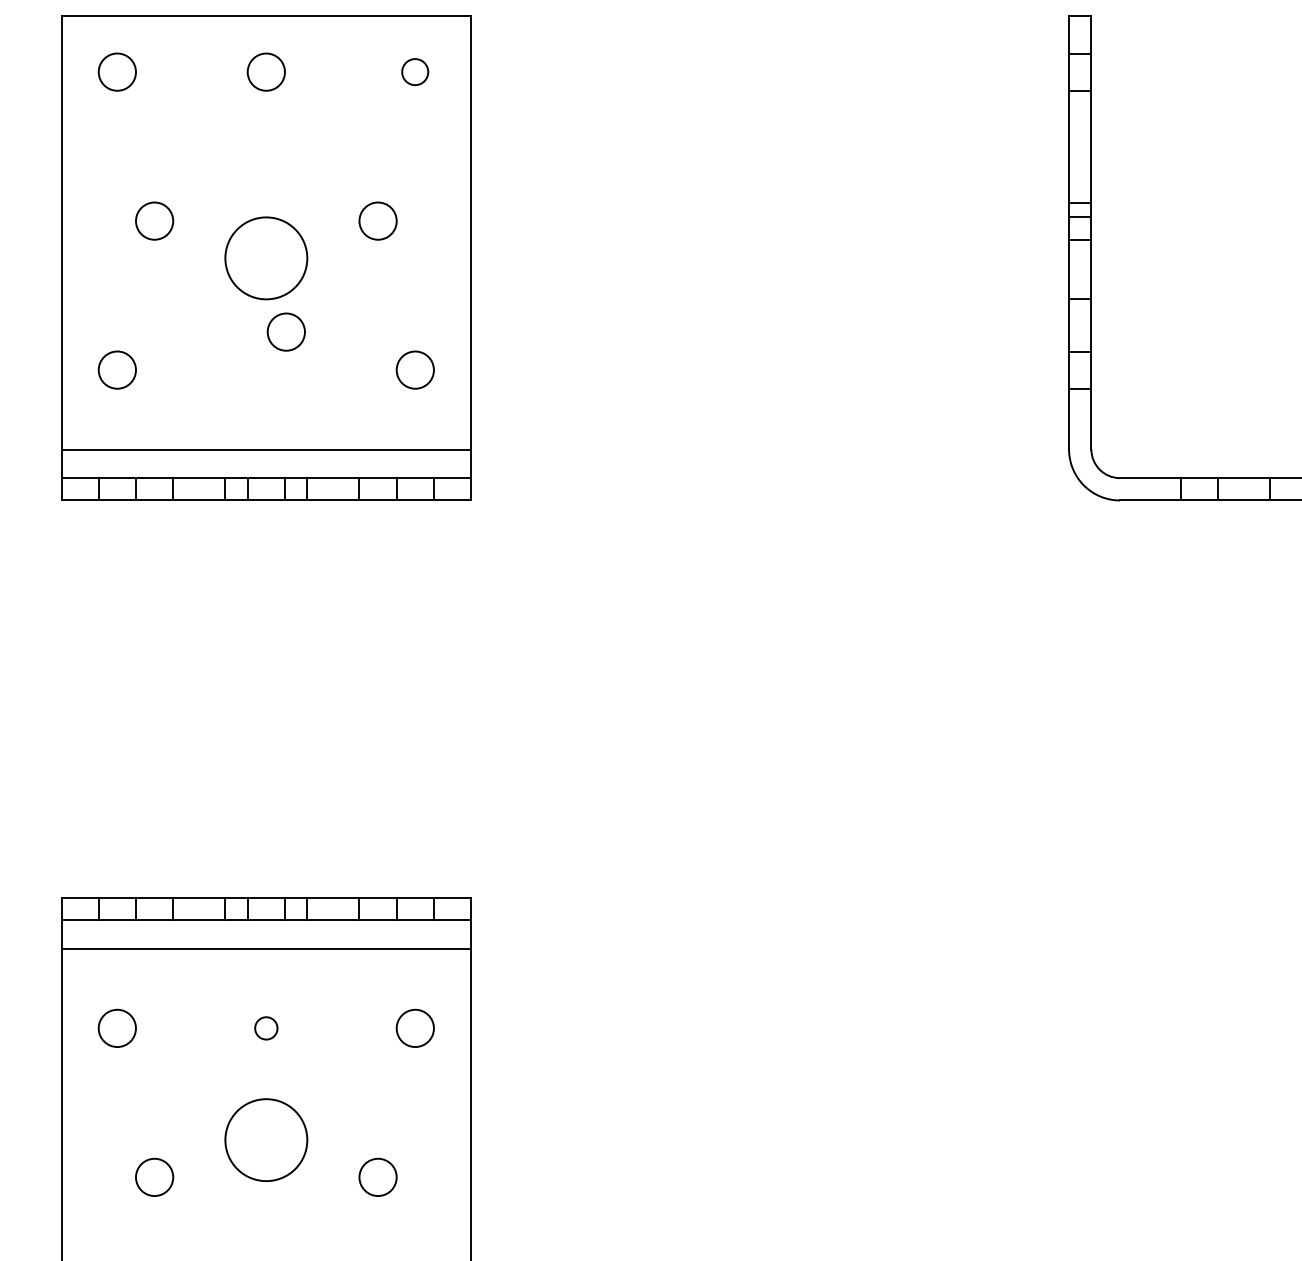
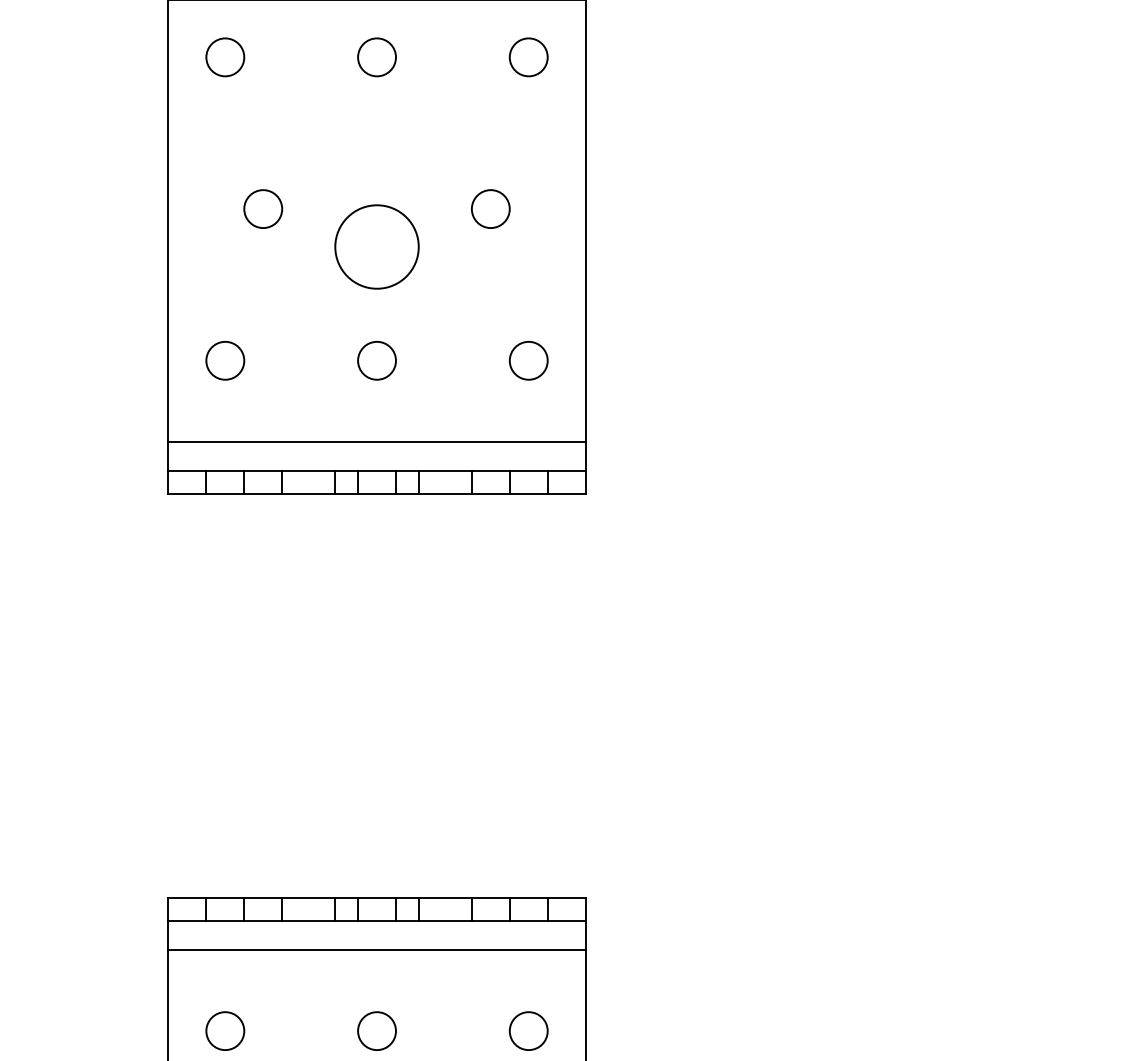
circle: (414, 71) -> (527, 56), size x1.43
circle: (285, 331) -> (376, 360), moved
circle: (265, 1028) -> (376, 1031), size x1.67

